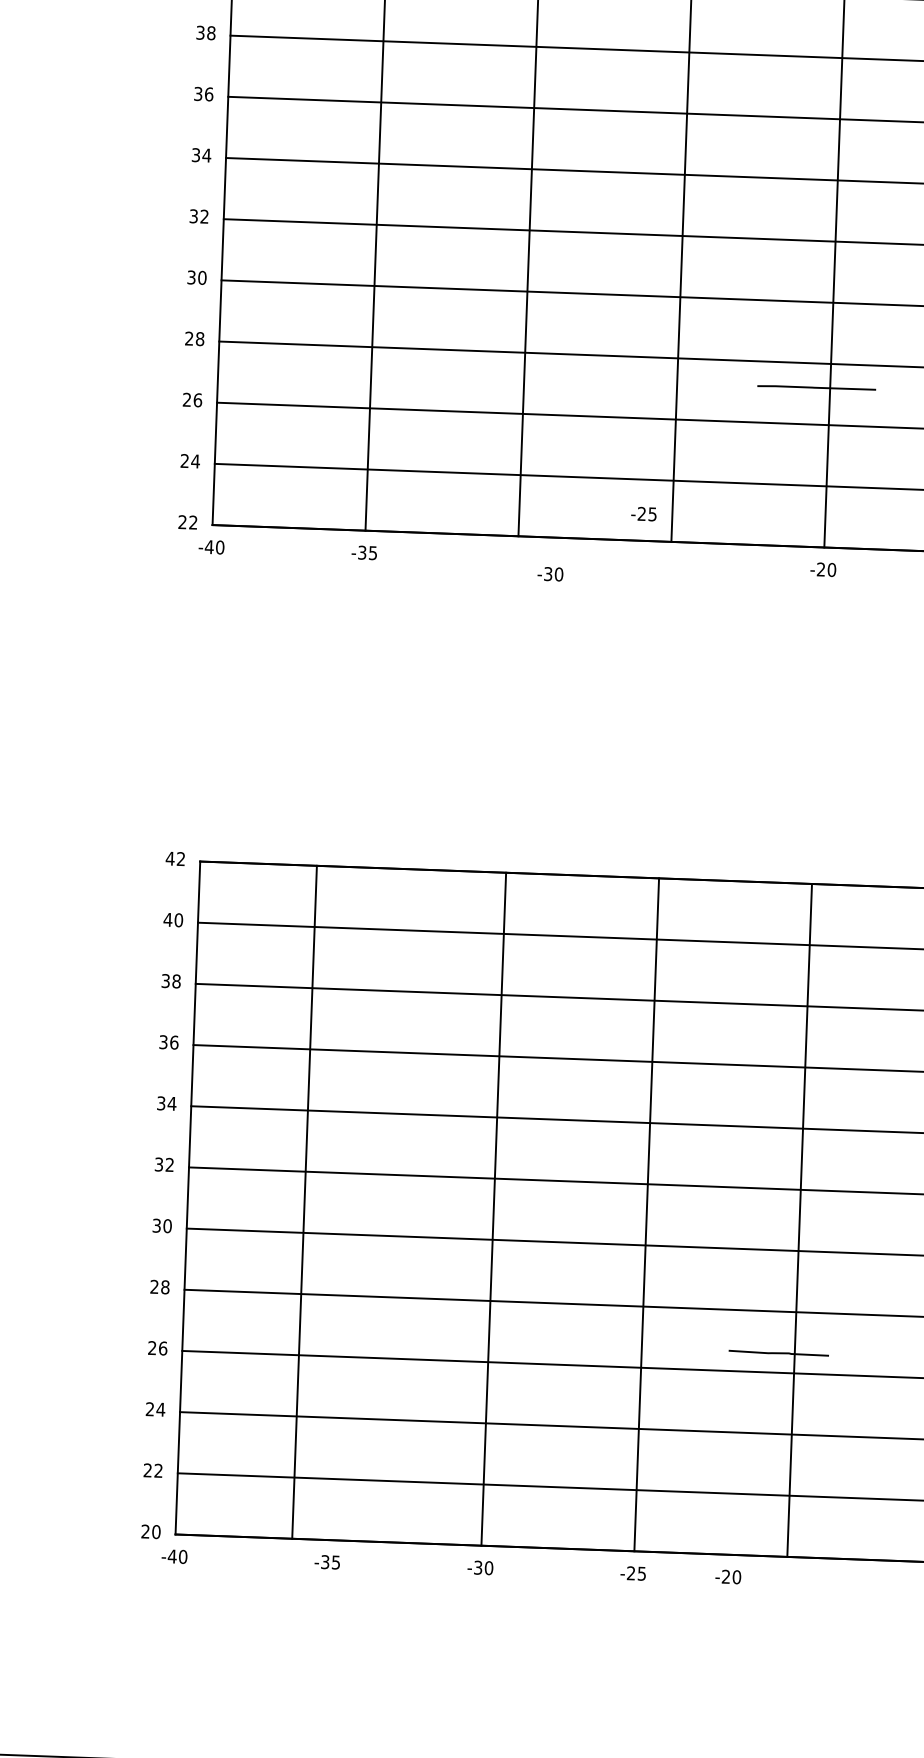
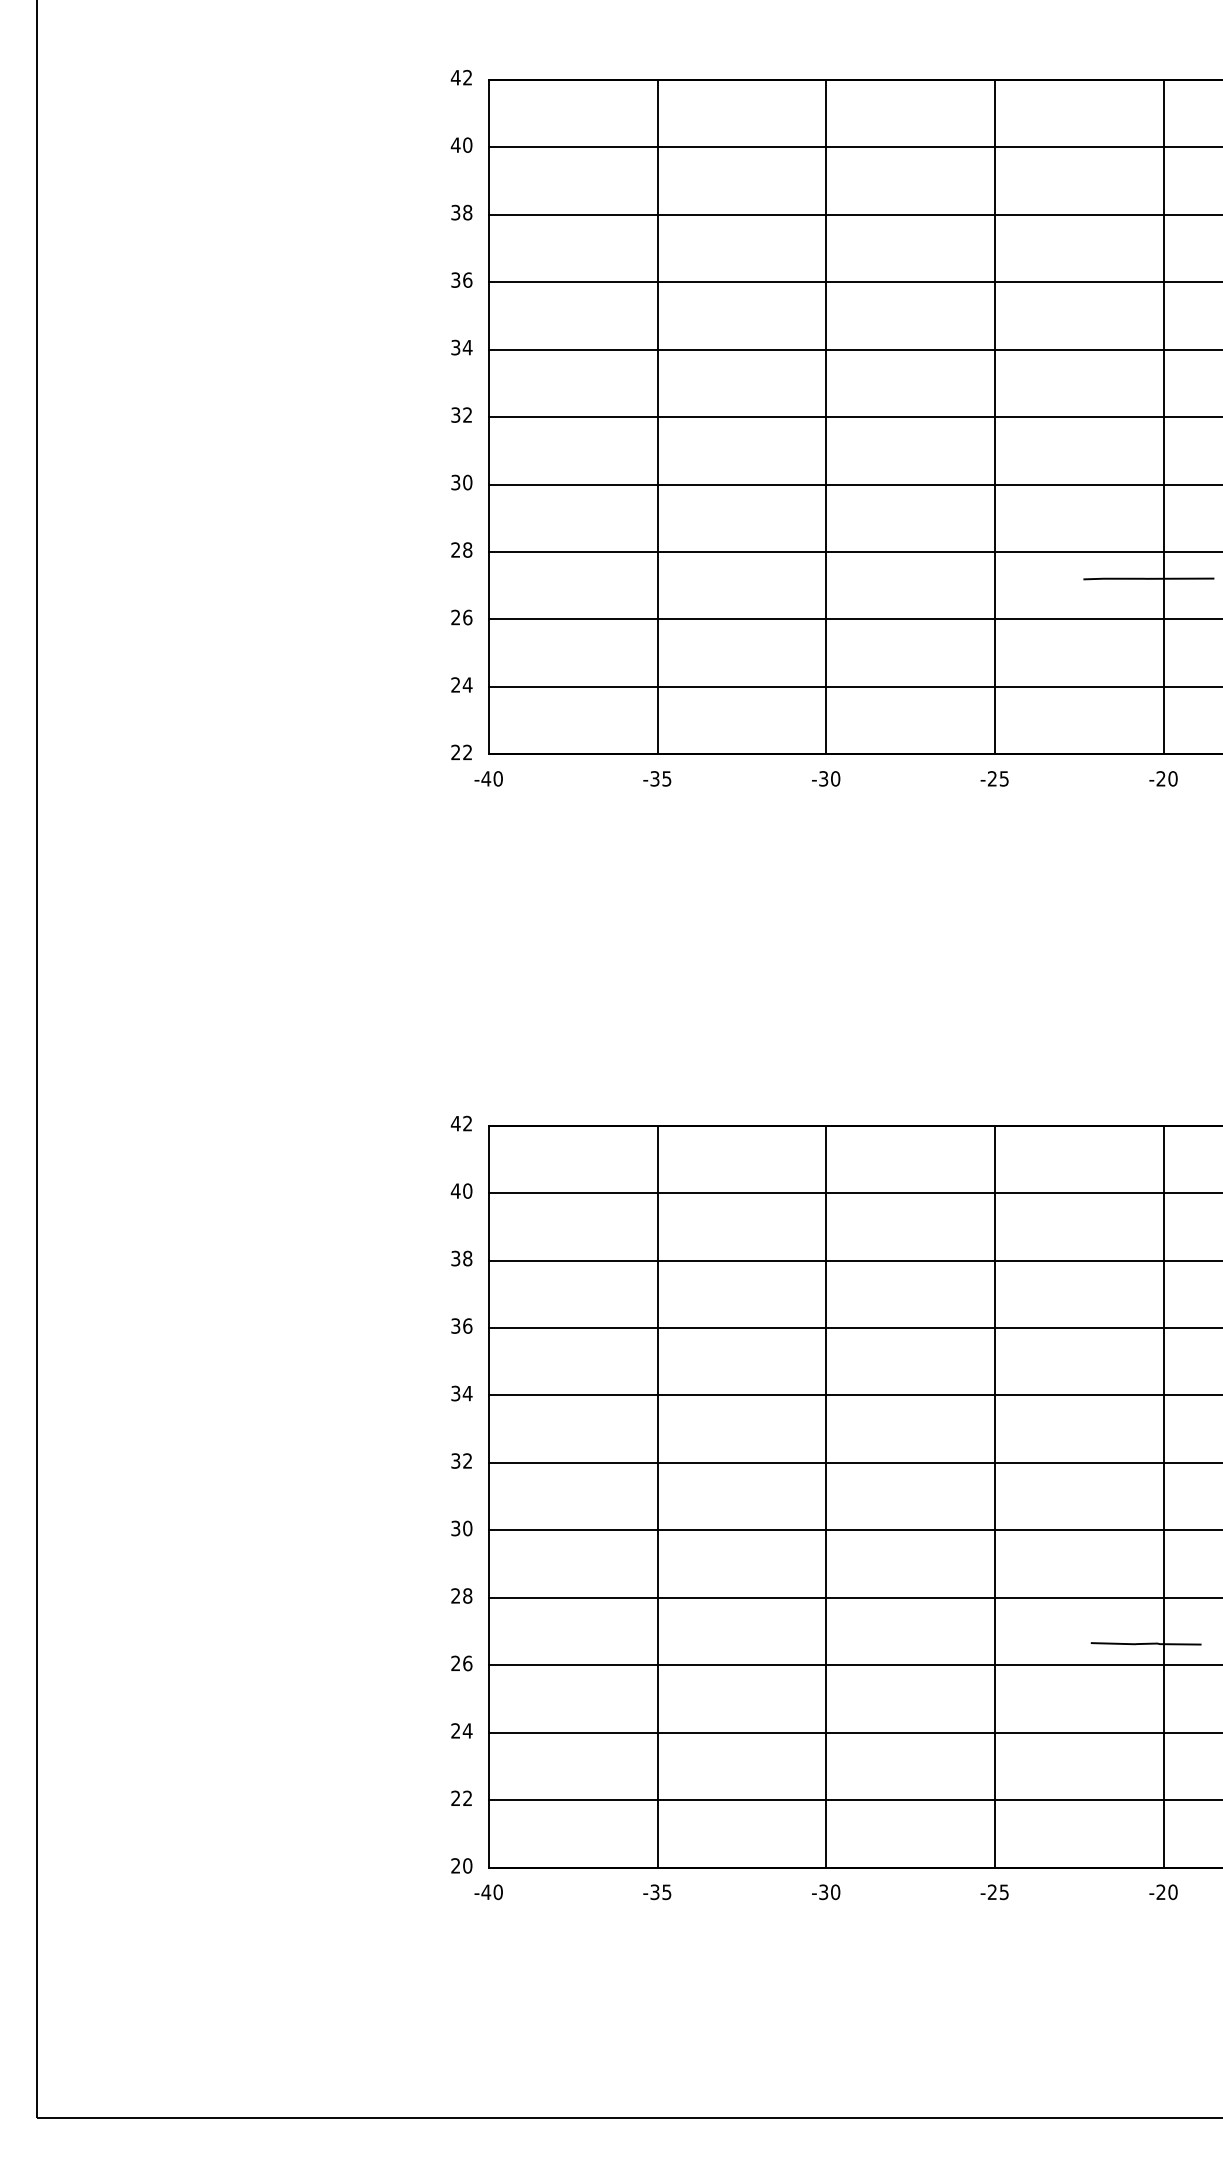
text: (643, 513) -> (994, 778), moved
text: (550, 573) -> (826, 778), moved
line: (304, 1202) -> (657, 1496), moved
text: (728, 1577) -> (1163, 1892), moved

